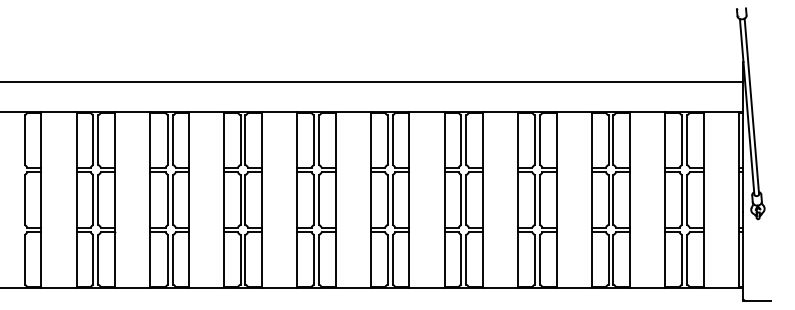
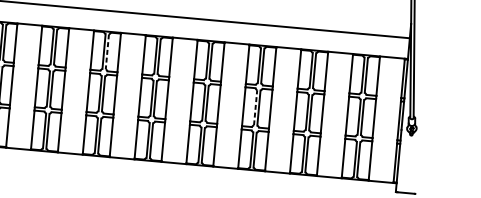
line: (318, 140) -> (107, 52), solid -> dashed
line: (535, 199) -> (255, 107), solid -> dashed

